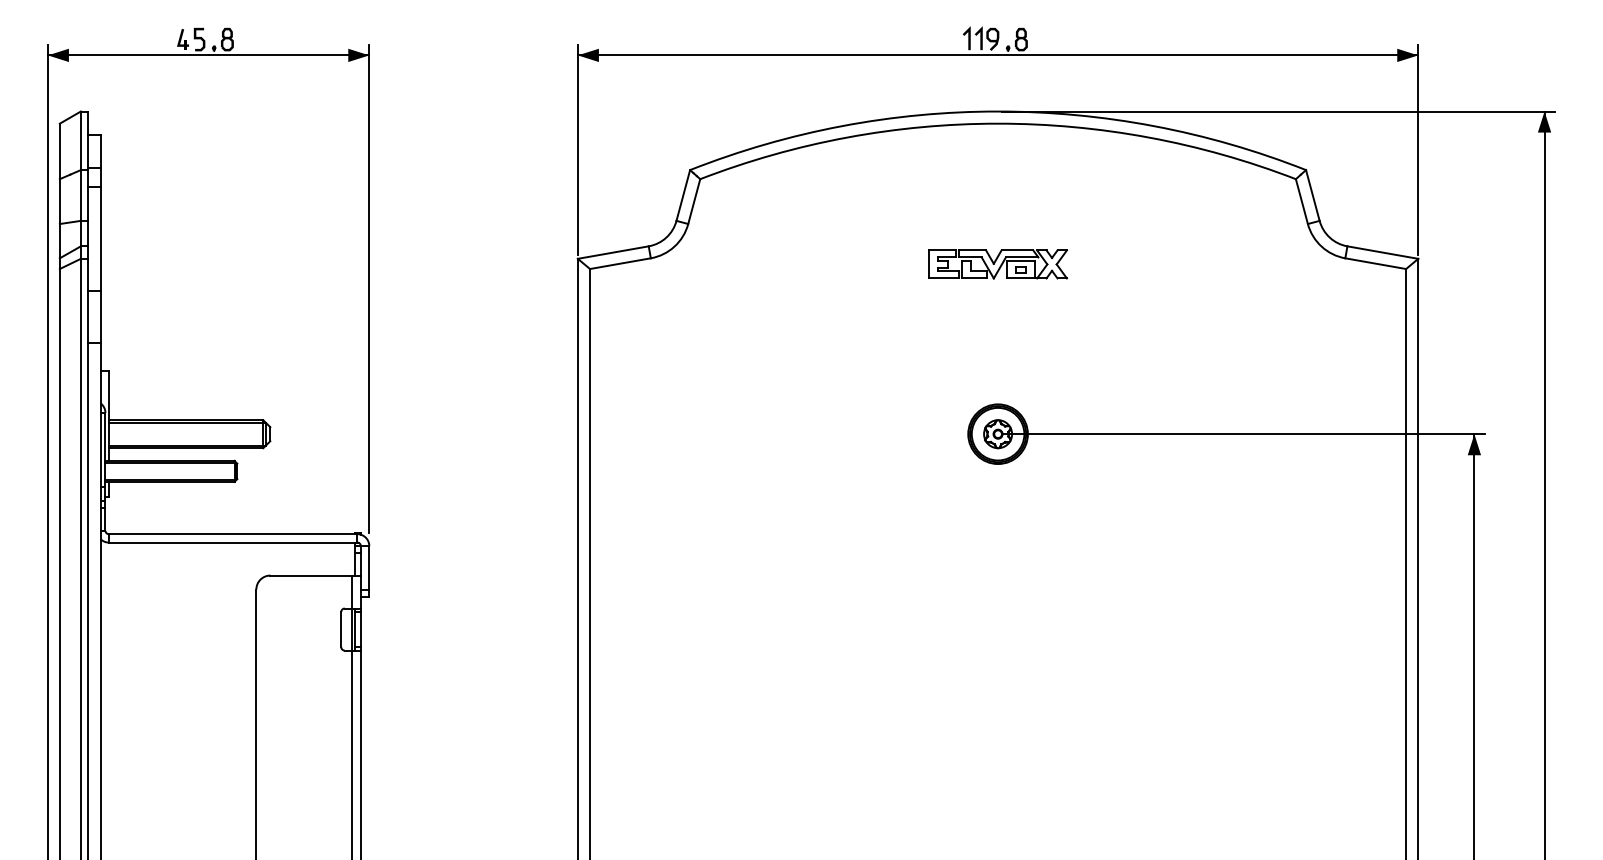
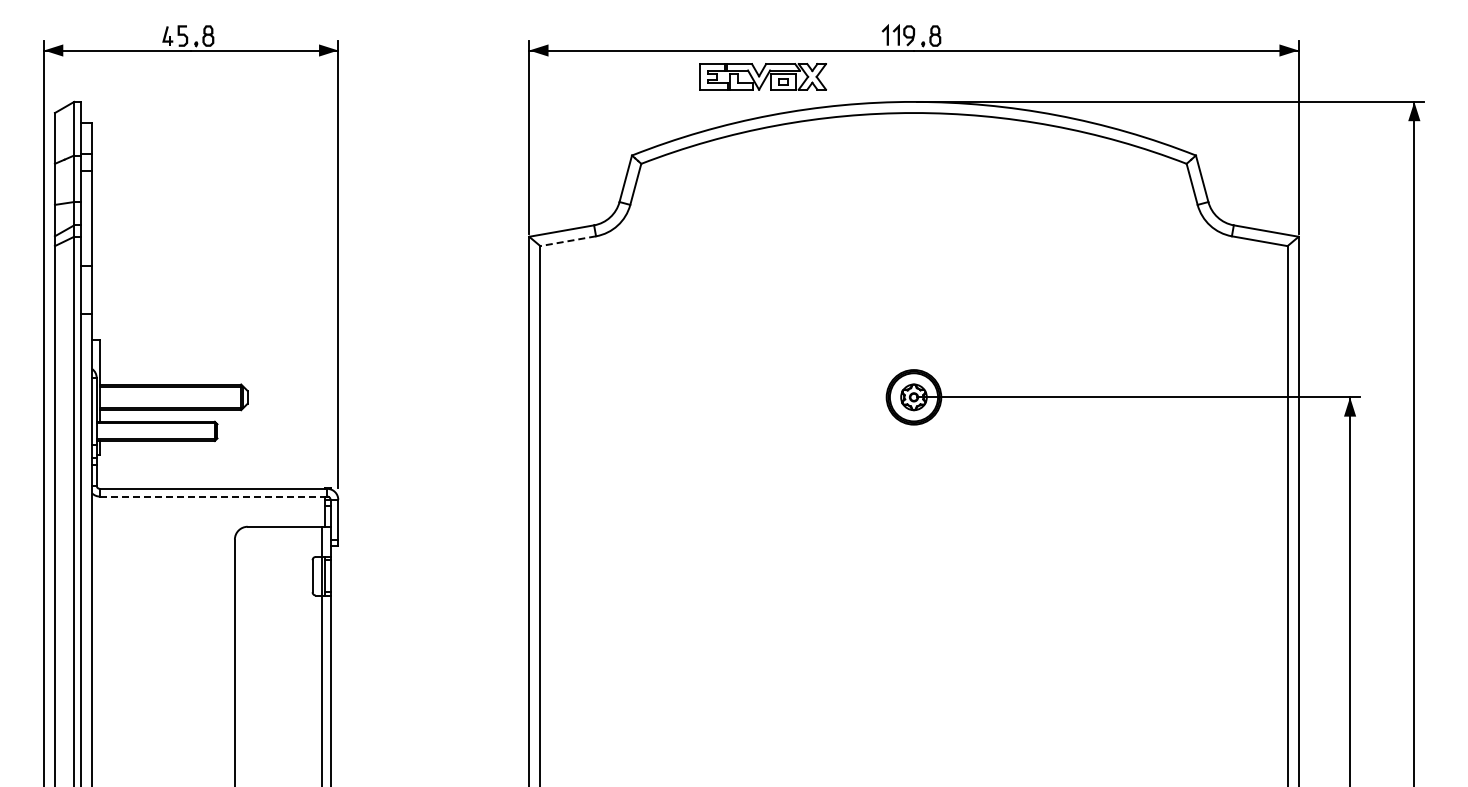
line: (619, 263) -> (567, 241), solid -> dashed
part: (997, 263) -> (762, 76), moved
line: (233, 542) -> (213, 496), solid -> dashed

